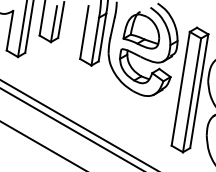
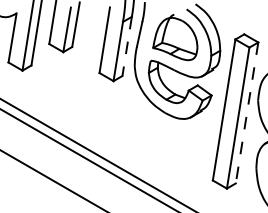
line: (102, 38) -> (127, 47), solid -> dashed
line: (199, 91) -> (247, 113), solid -> dashed

